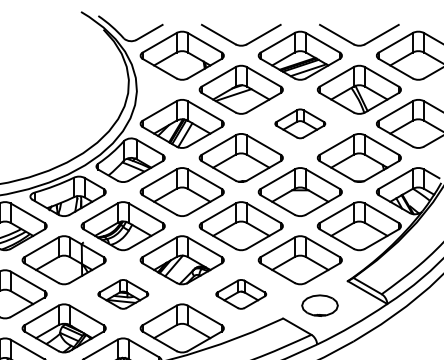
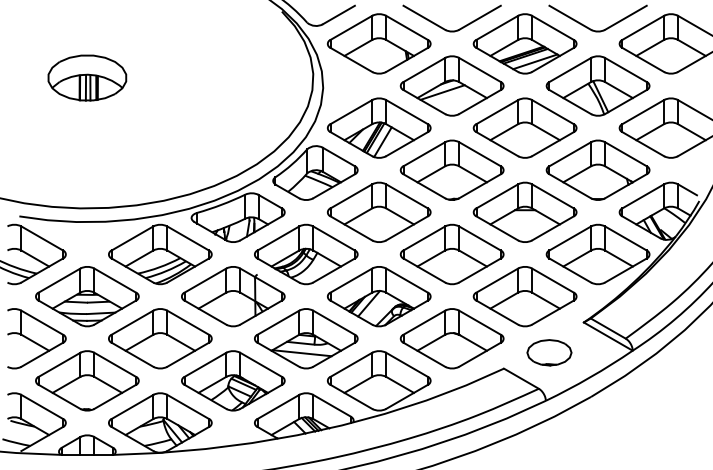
part: (299, 123) -> (524, 127), size x1.67
part: (123, 294) -> (306, 338), size x1.67
part: (240, 294) -> (451, 338), size x1.67

